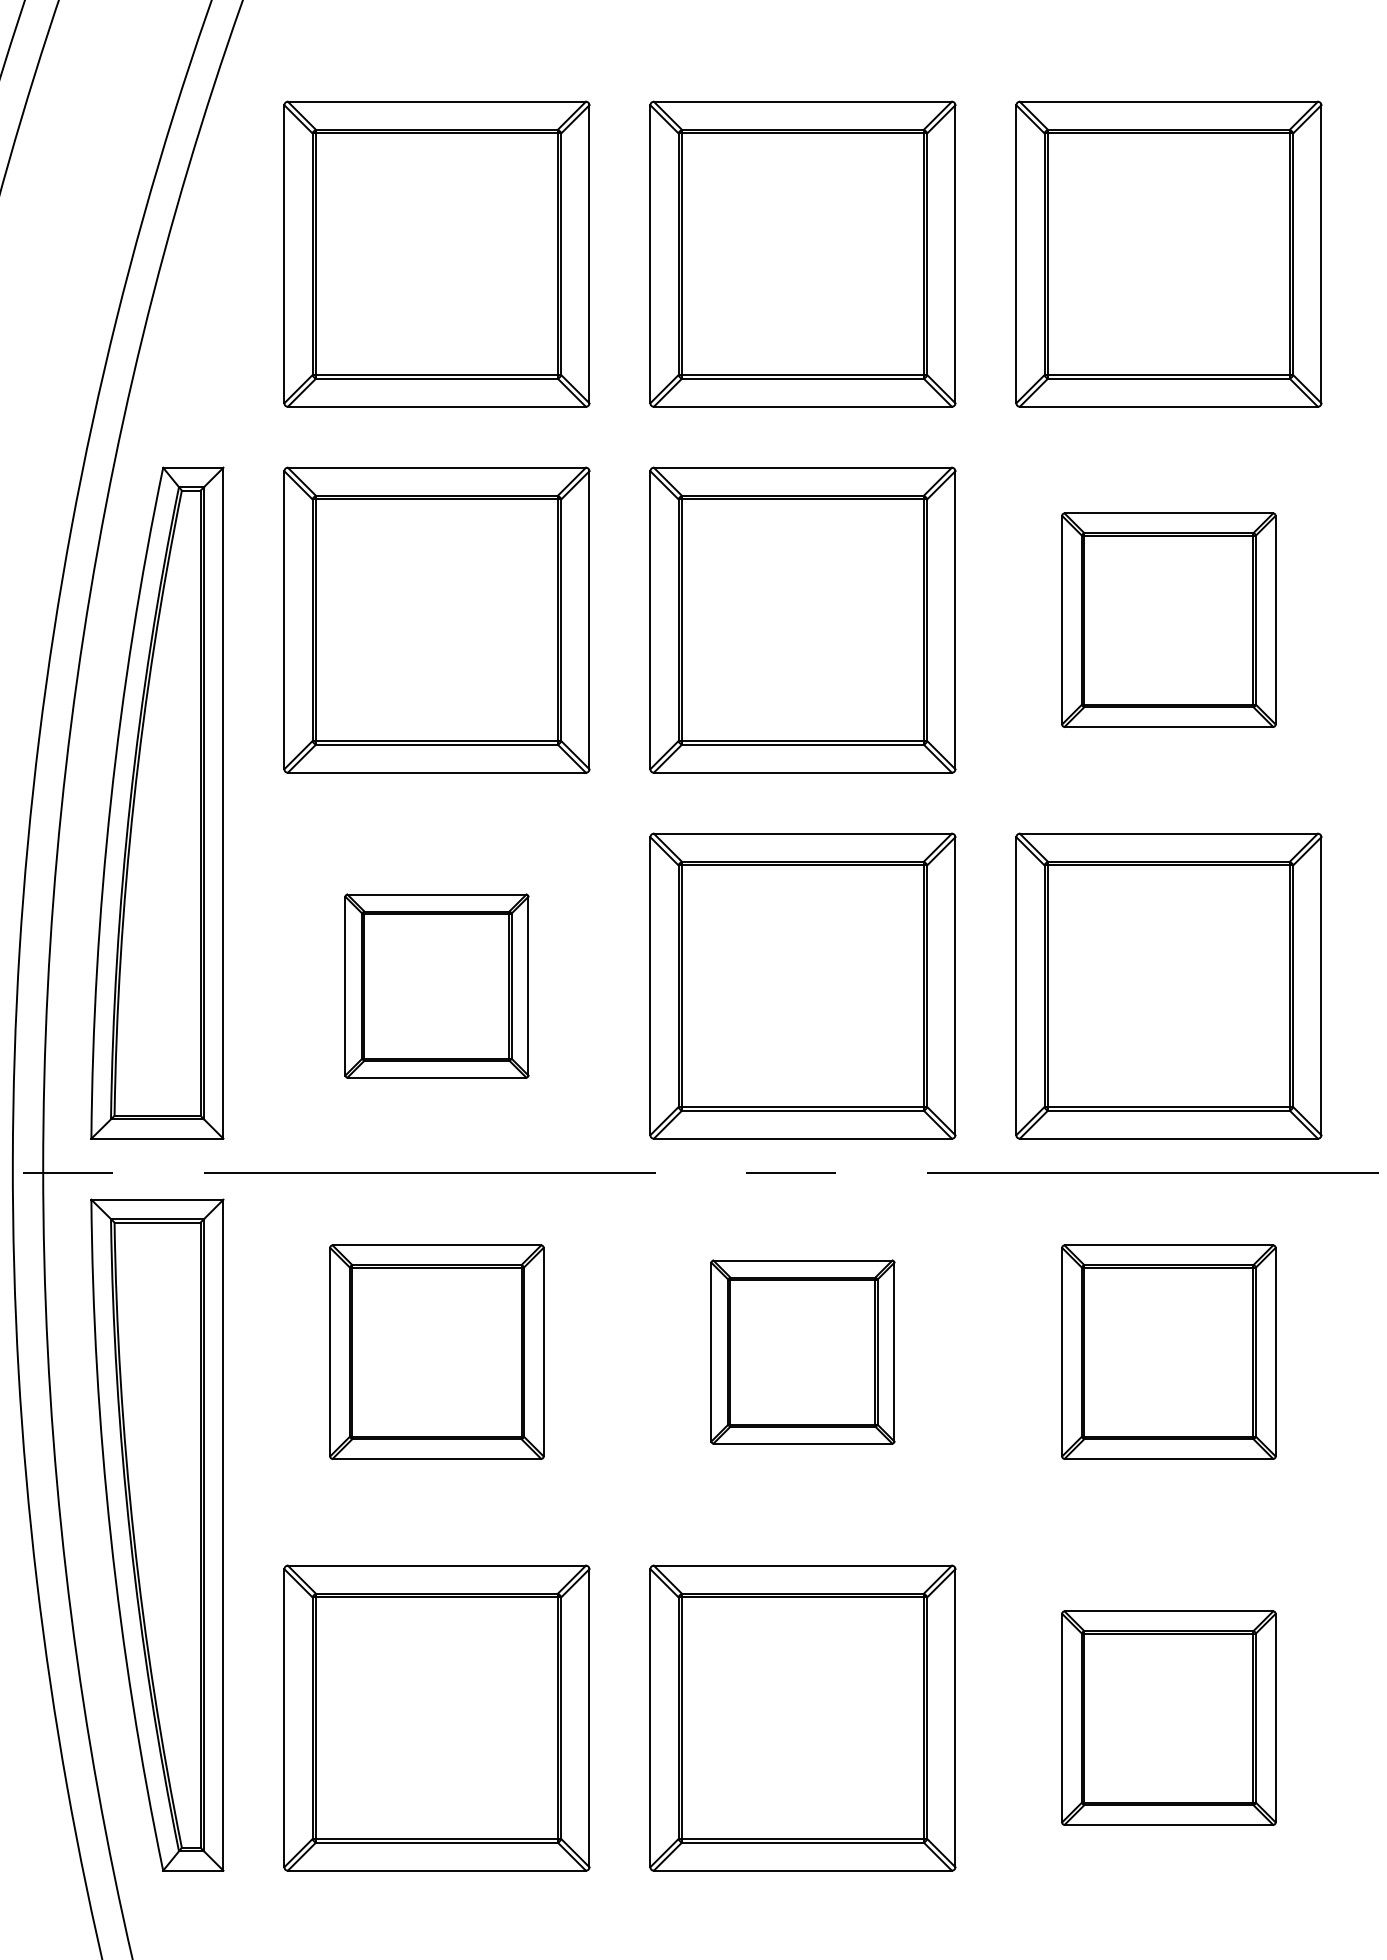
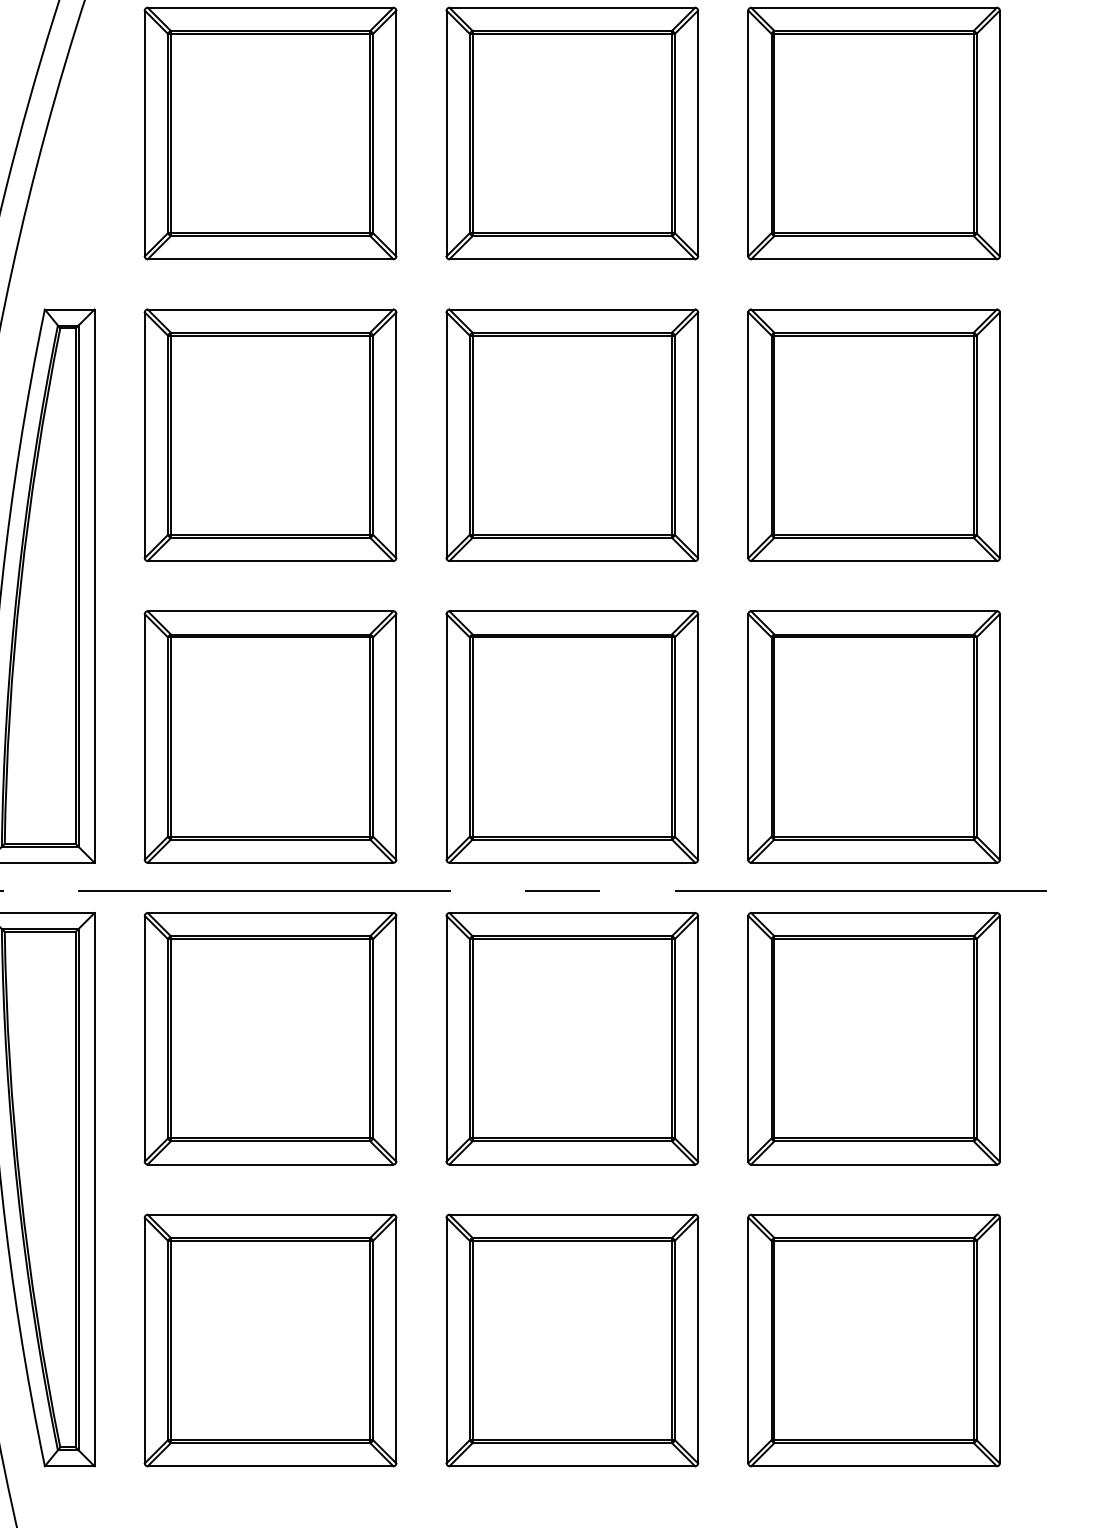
part: (1168, 619) -> (873, 434), size x1.43
part: (436, 985) -> (270, 736), size x1.67
part: (436, 1351) -> (270, 1038), size x1.43
part: (802, 1351) -> (571, 1038), size x1.67
part: (1168, 1351) -> (873, 1038), size x1.43
part: (1168, 1717) -> (873, 1339), size x1.43

